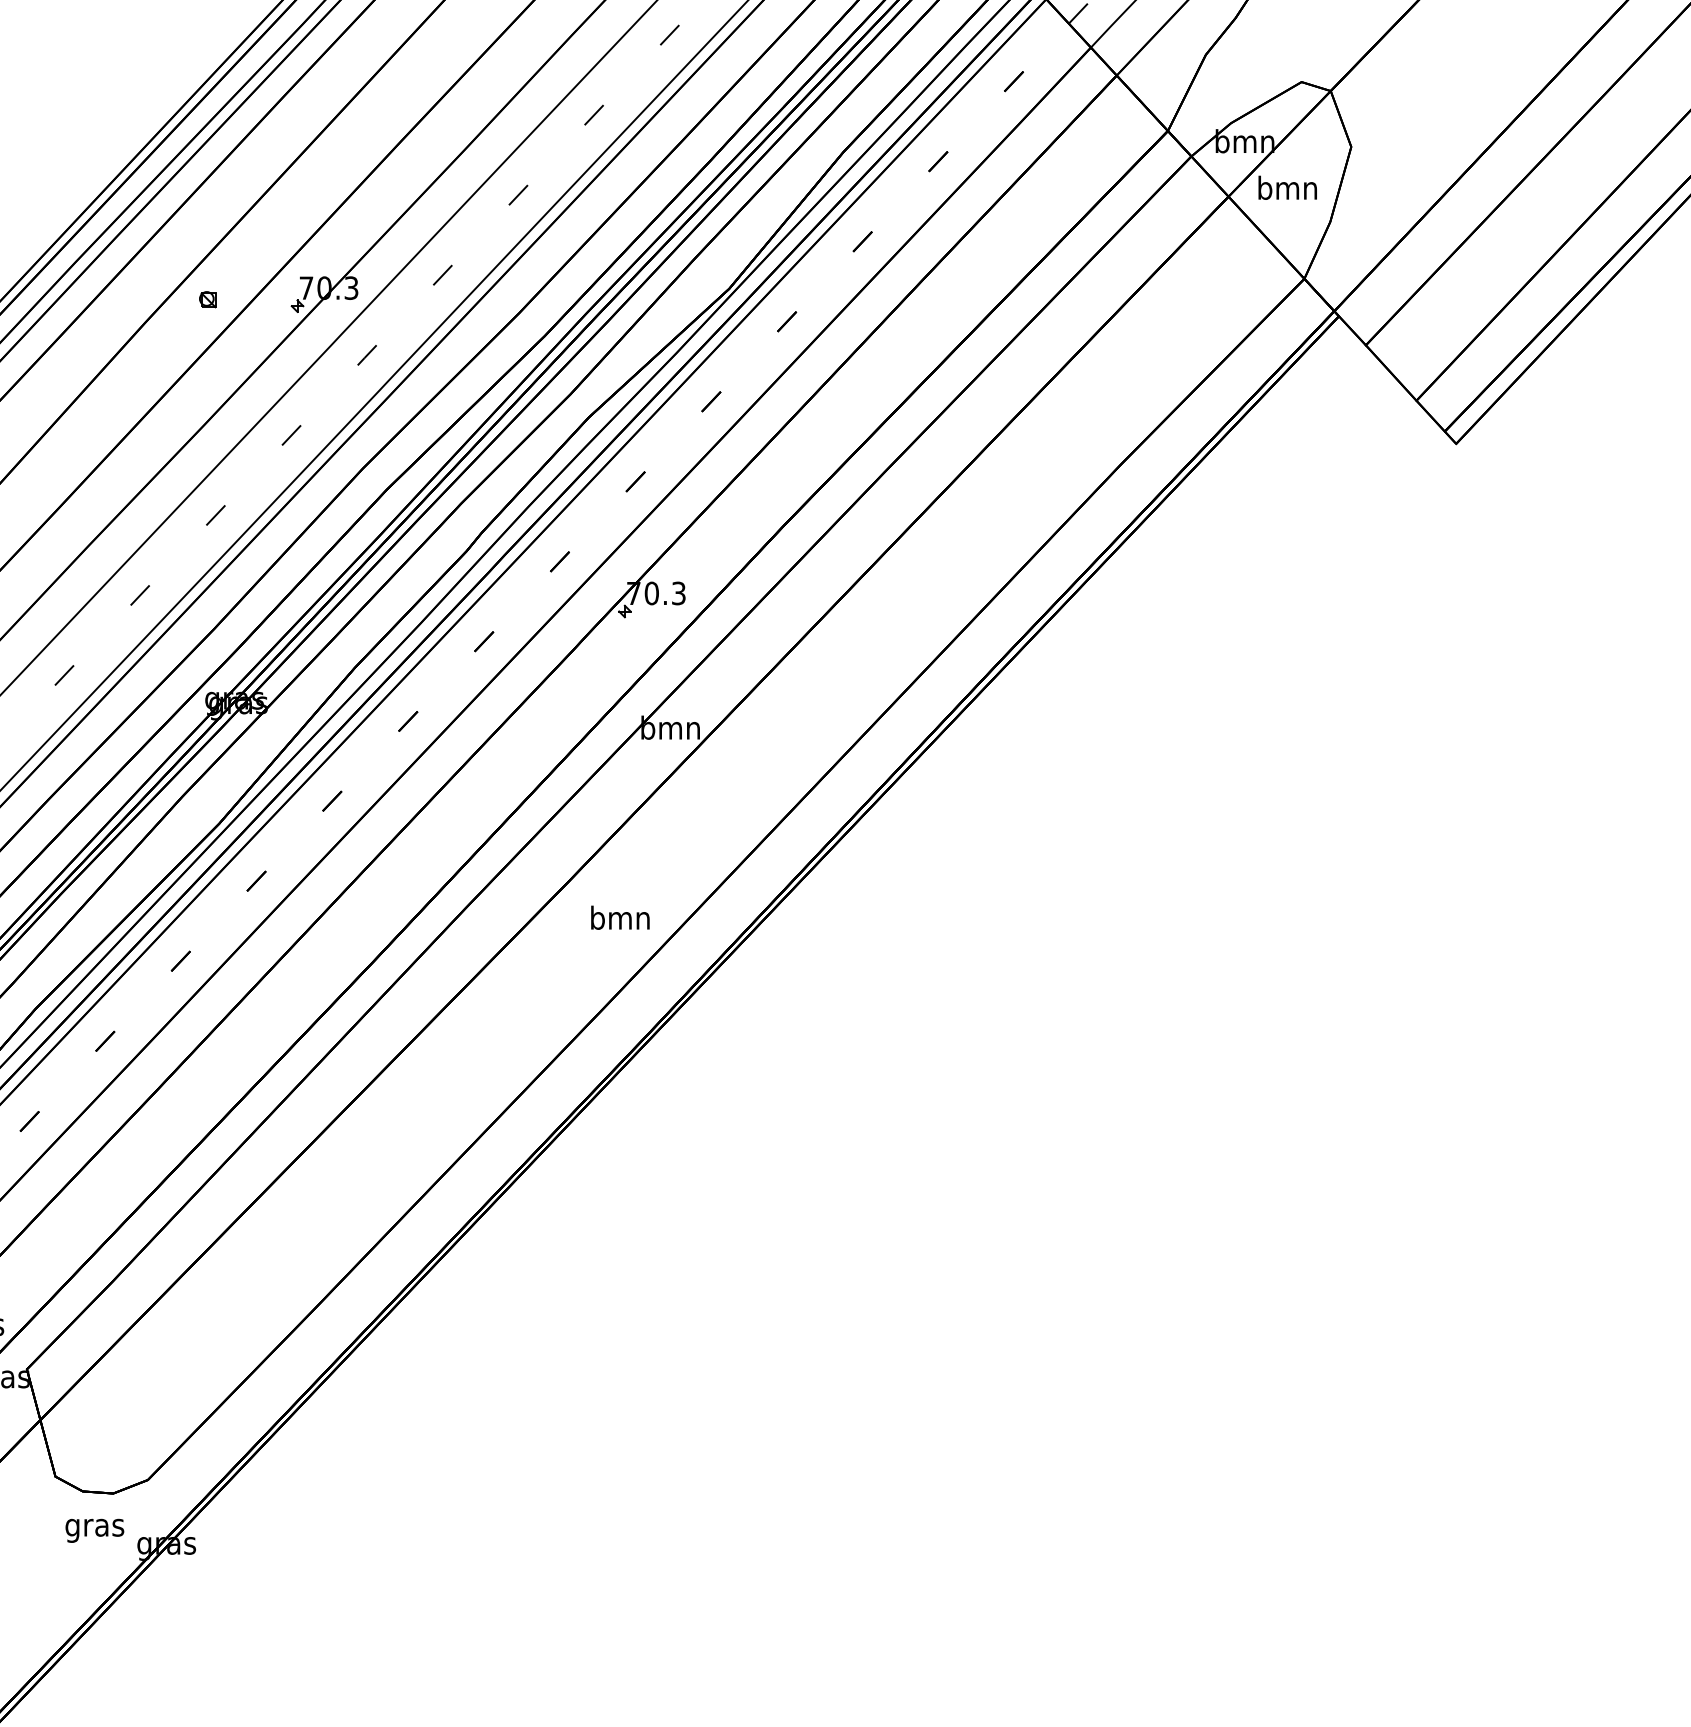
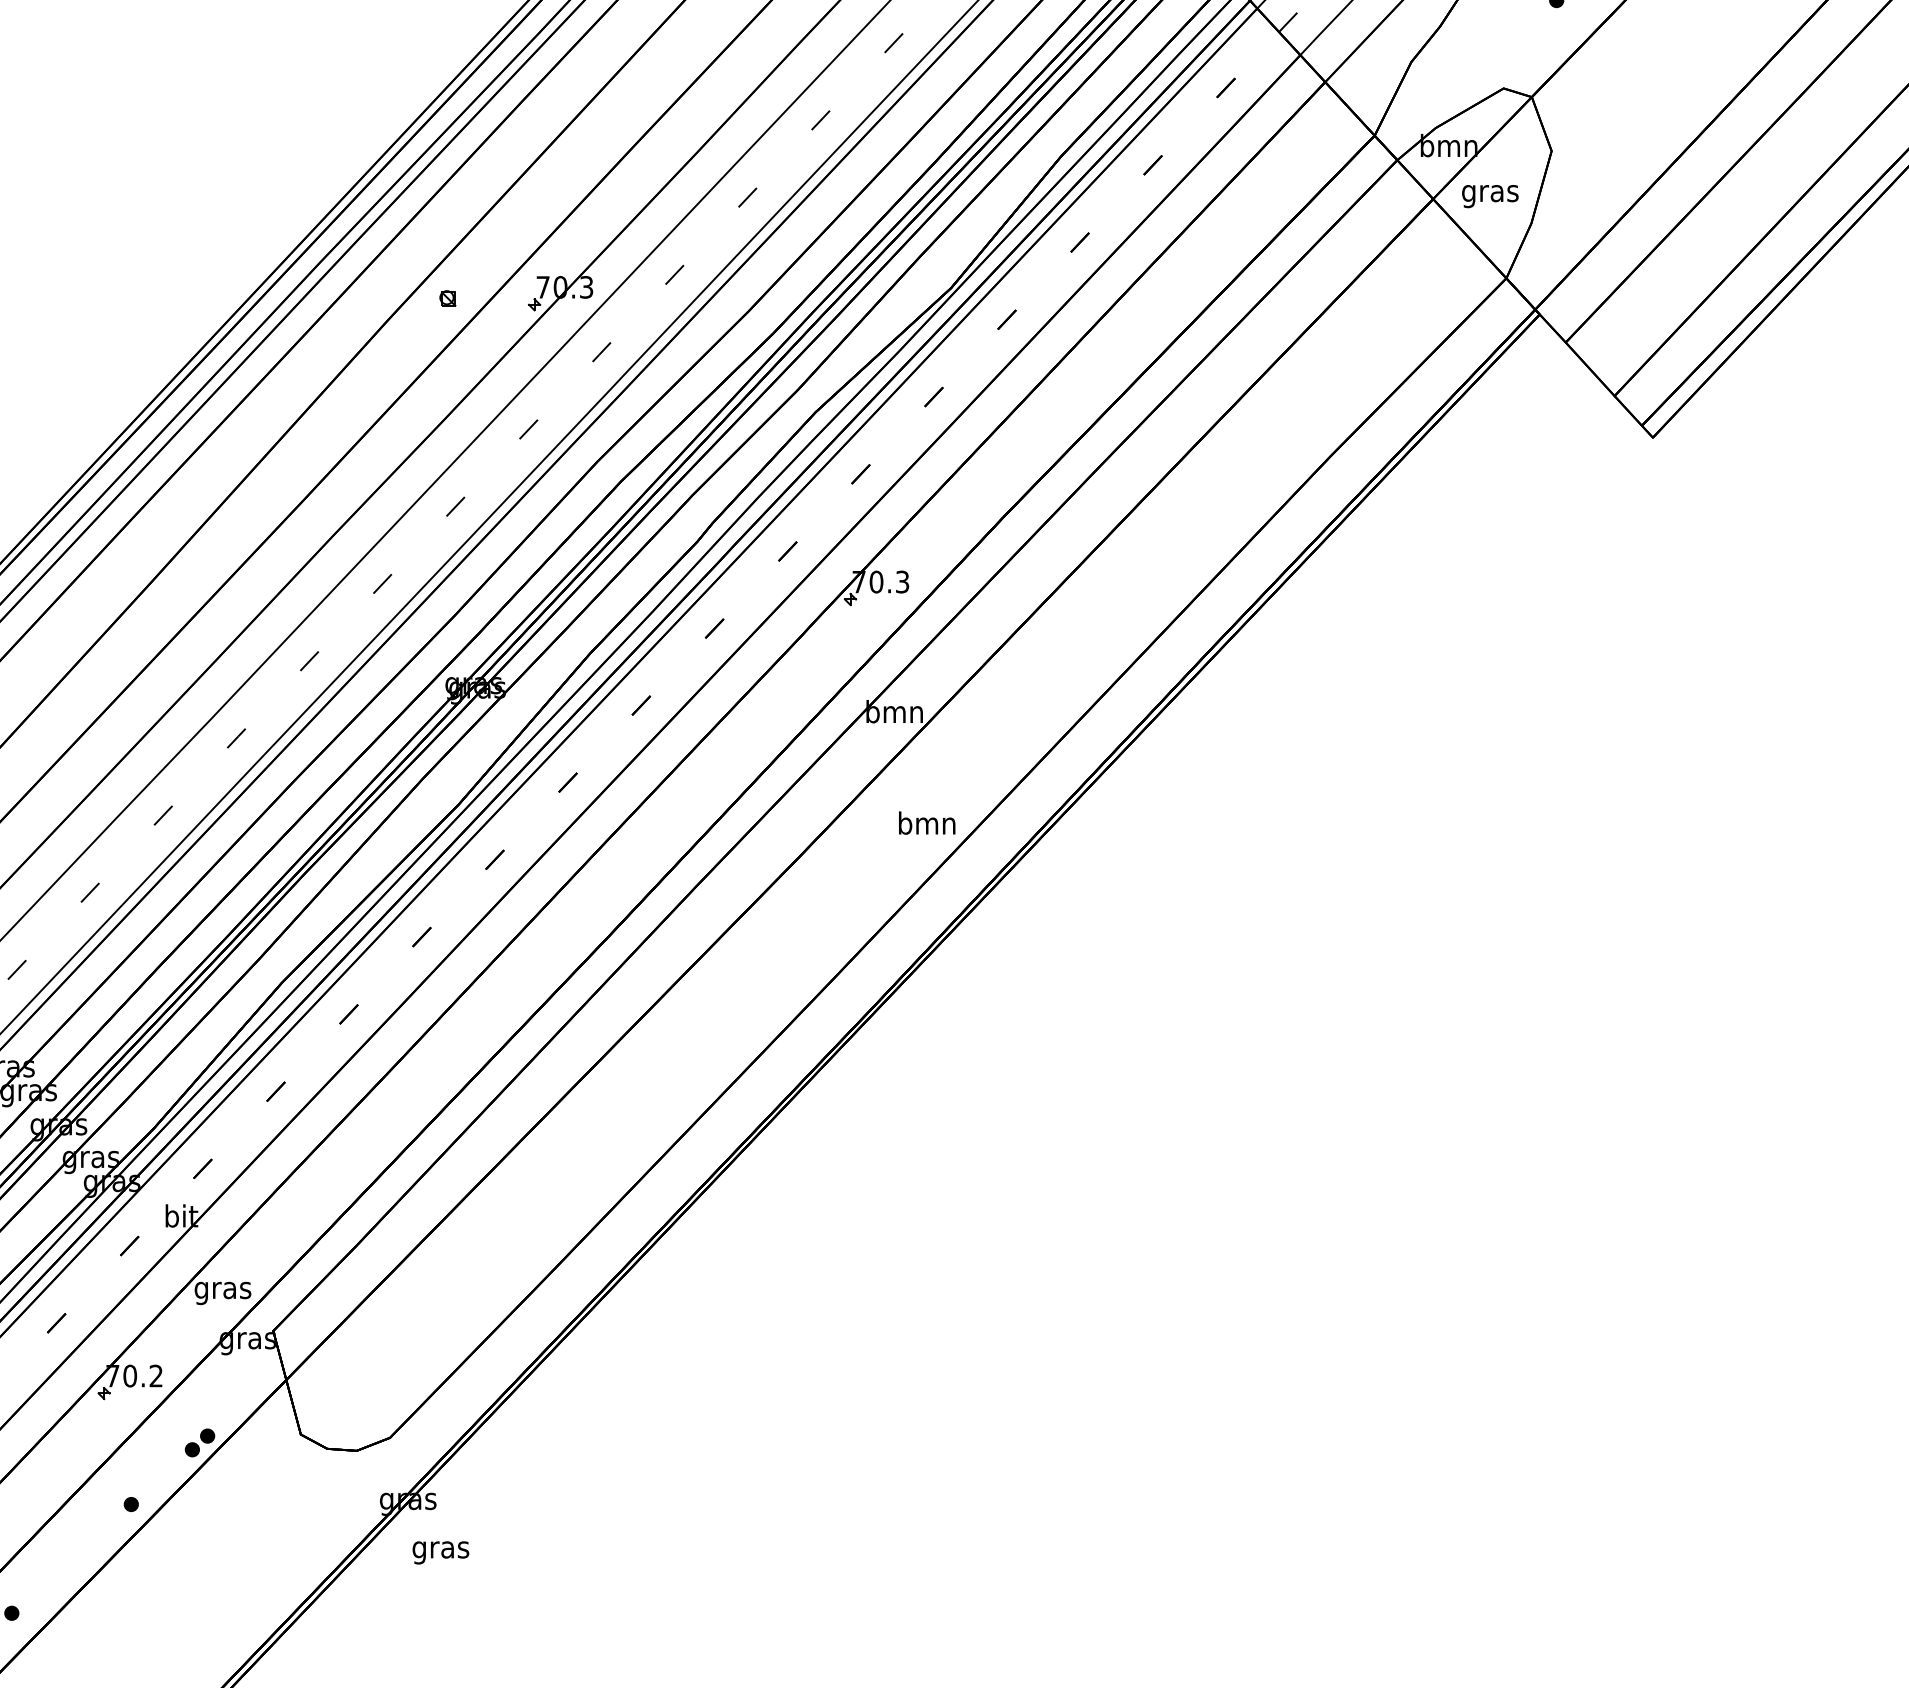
text: (1287, 190) -> (1490, 193), bmn -> gras
text: (620, 917) -> (927, 822), moved
text: (94, 1530) -> (440, 1552), moved

